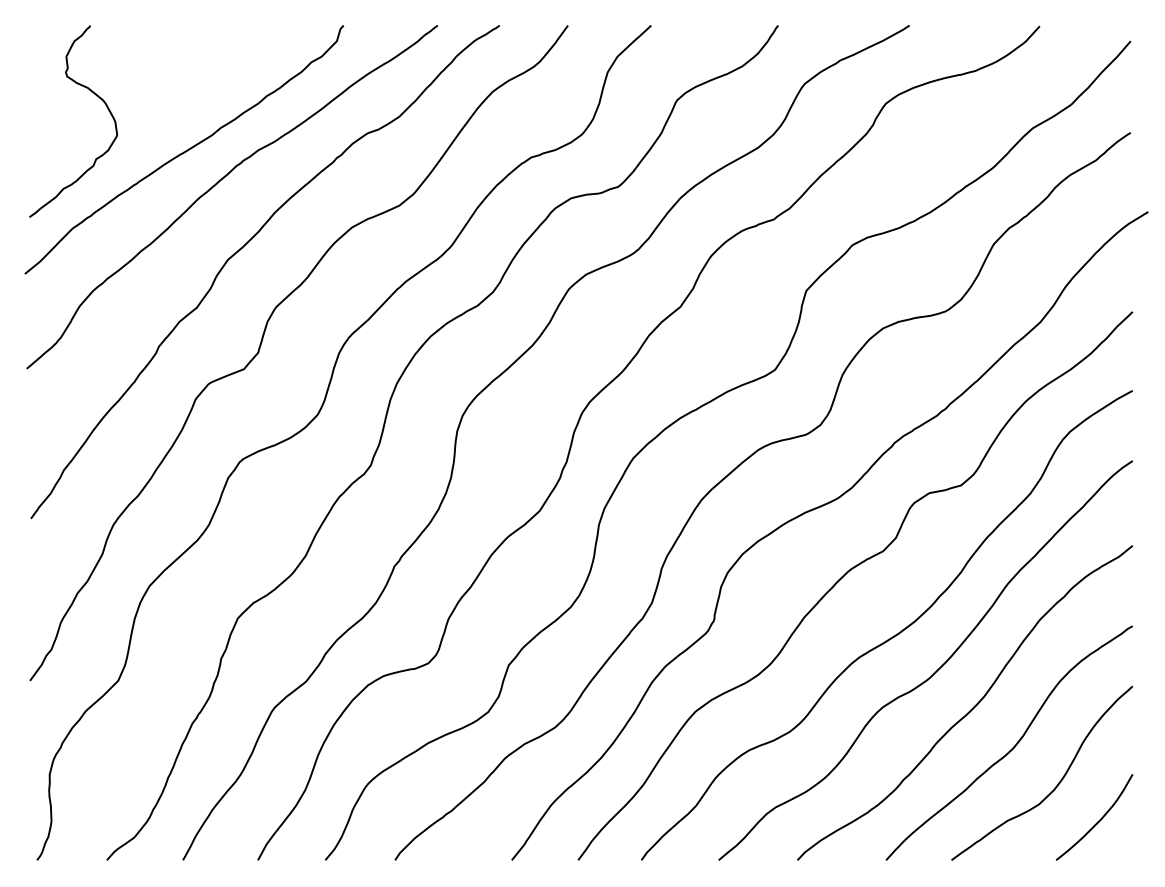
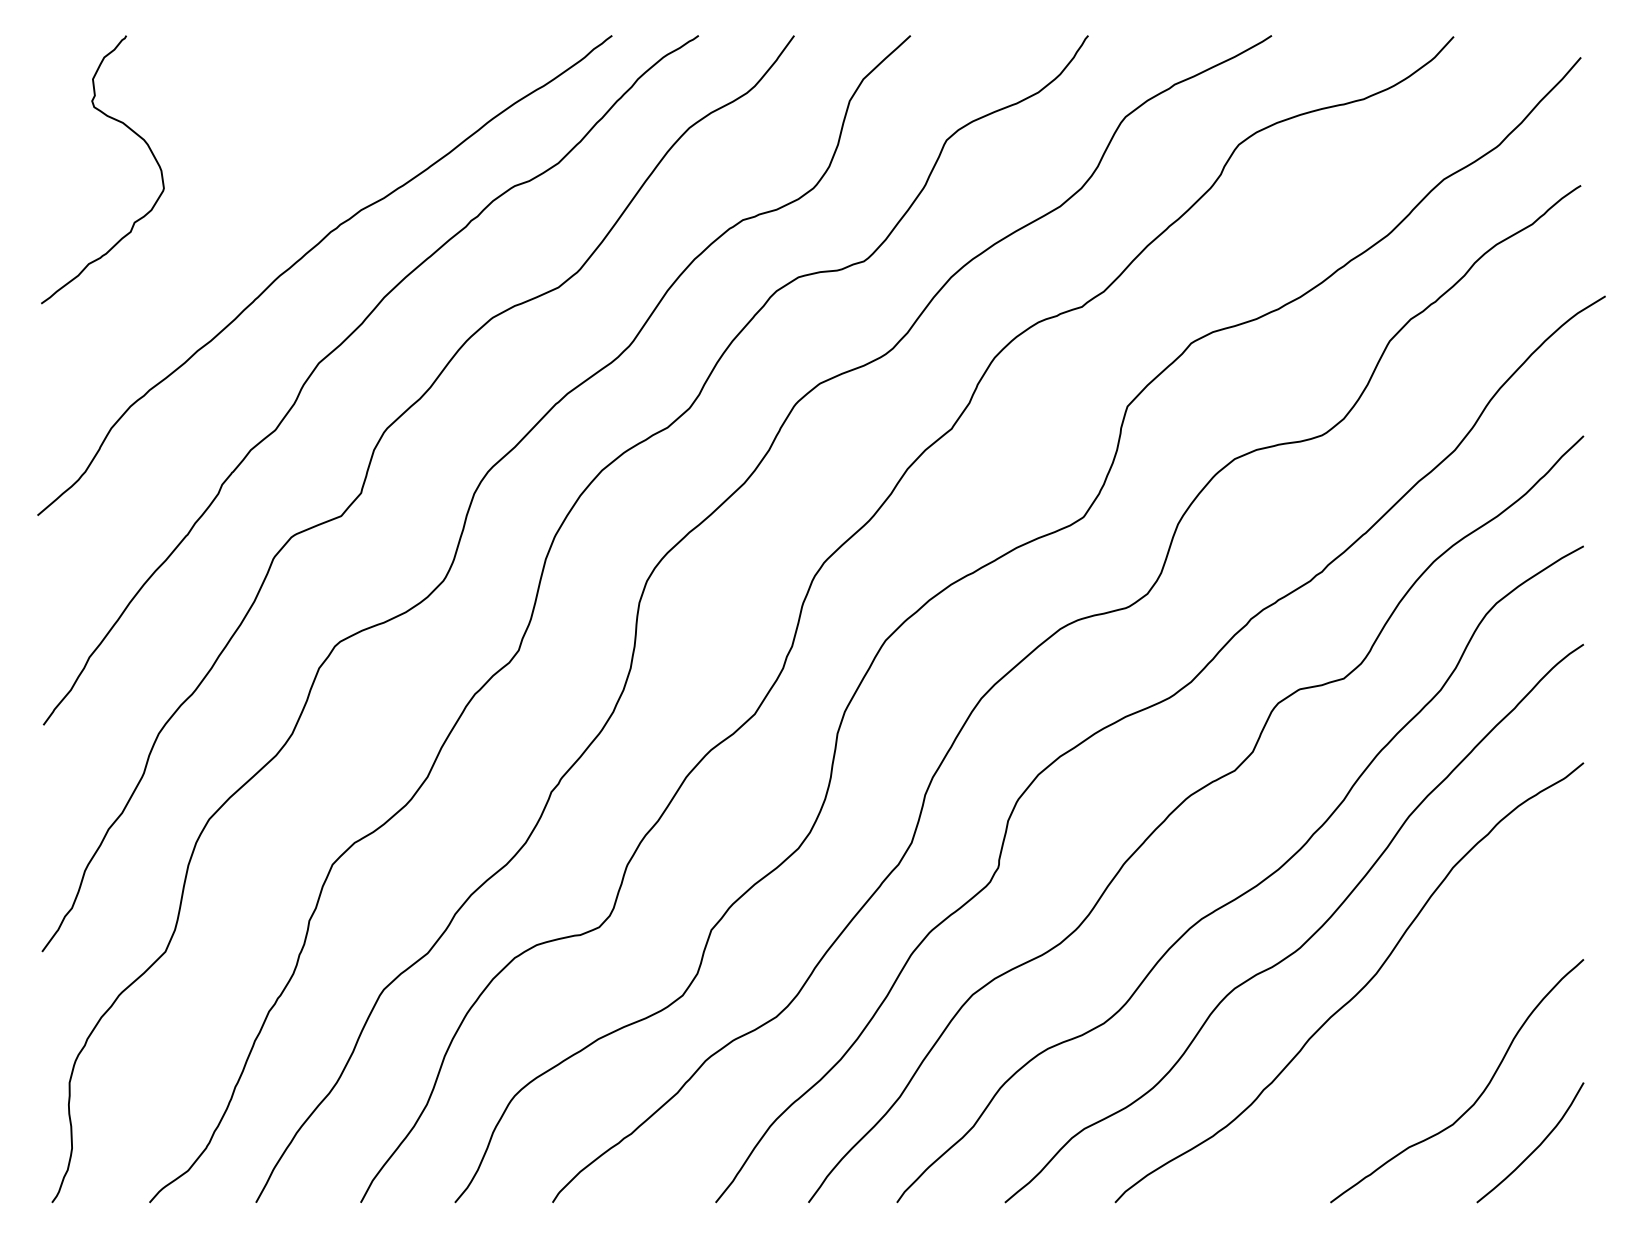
curve: (185, 150) -> (259, 210), removed
curve: (1013, 746) -> (1417, 1043), removed

